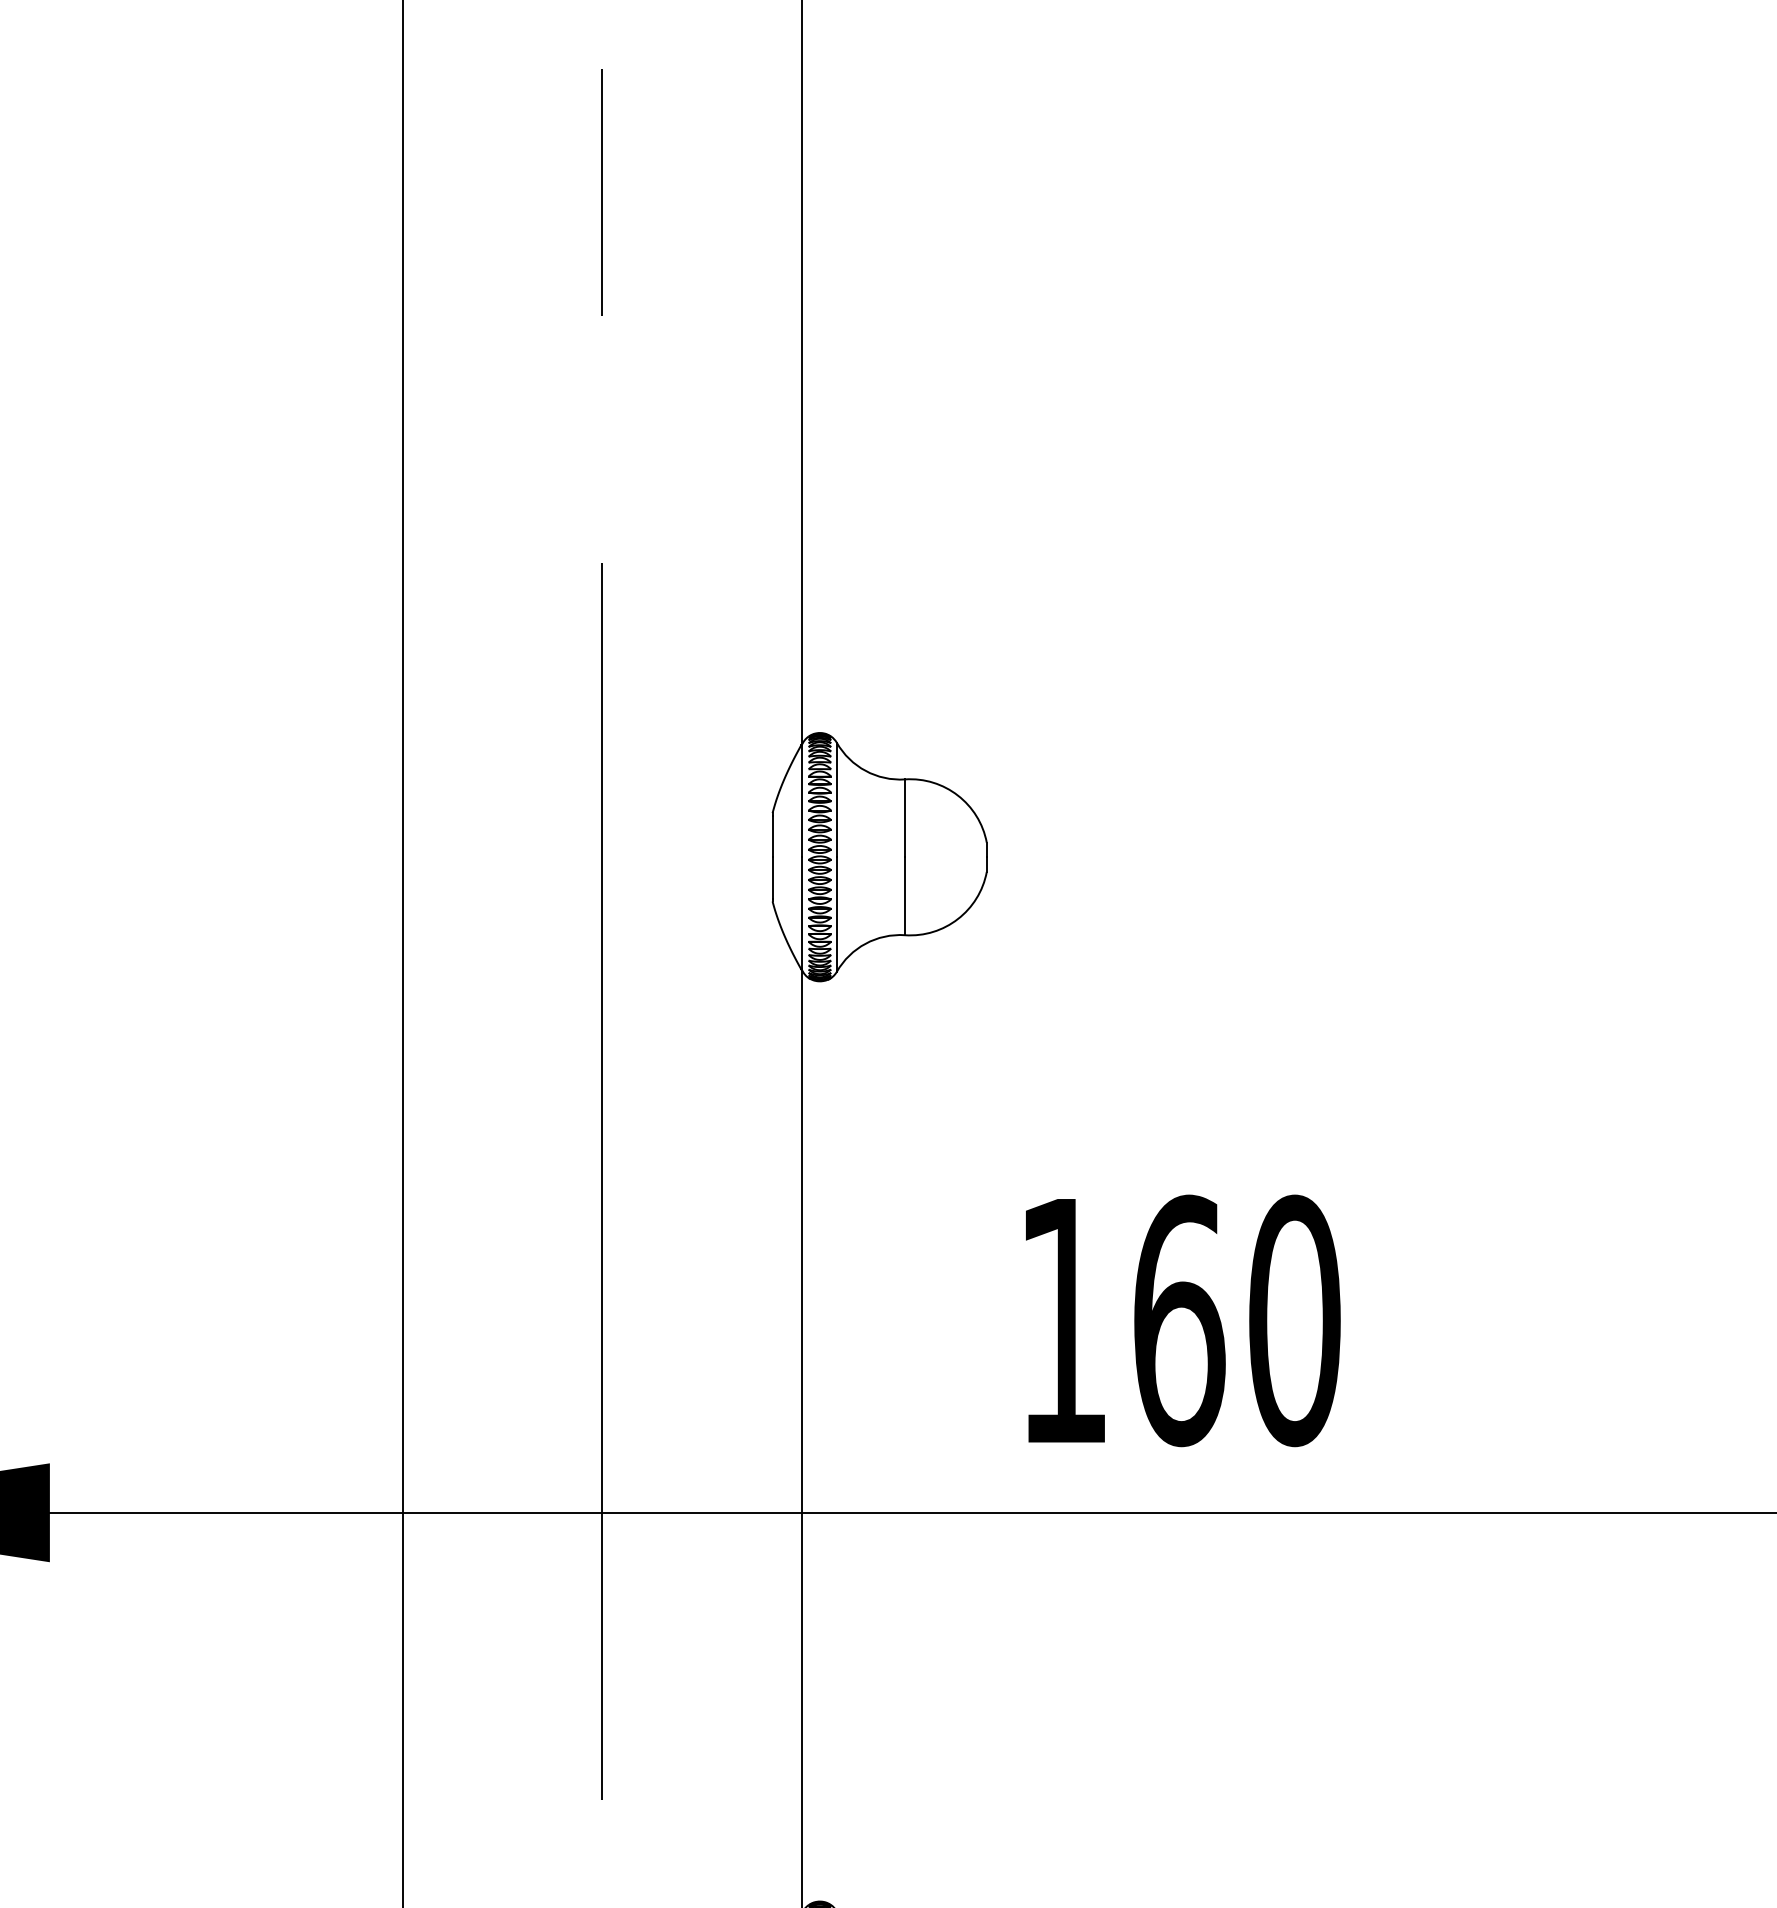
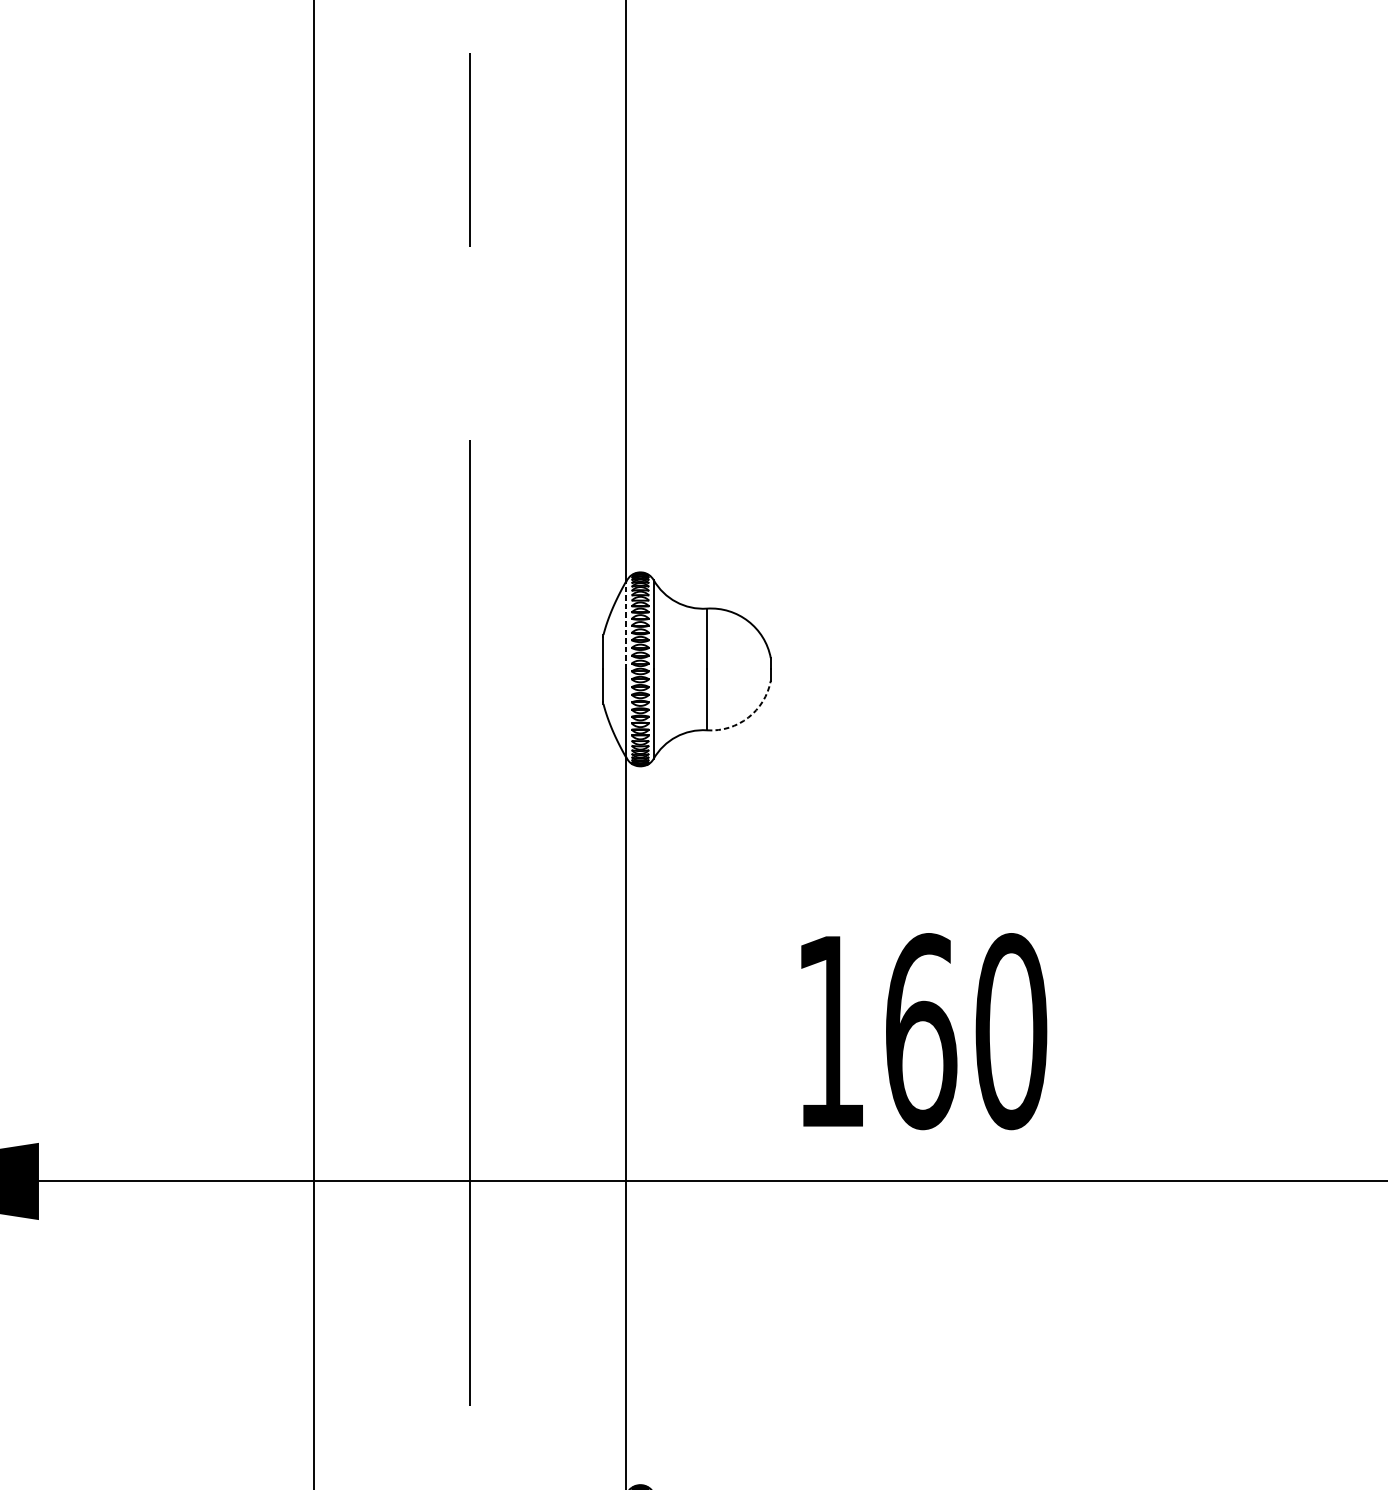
line: (801, 801) -> (626, 625), solid -> dashed
arc: (957, 919) -> (747, 718), solid -> dashed

